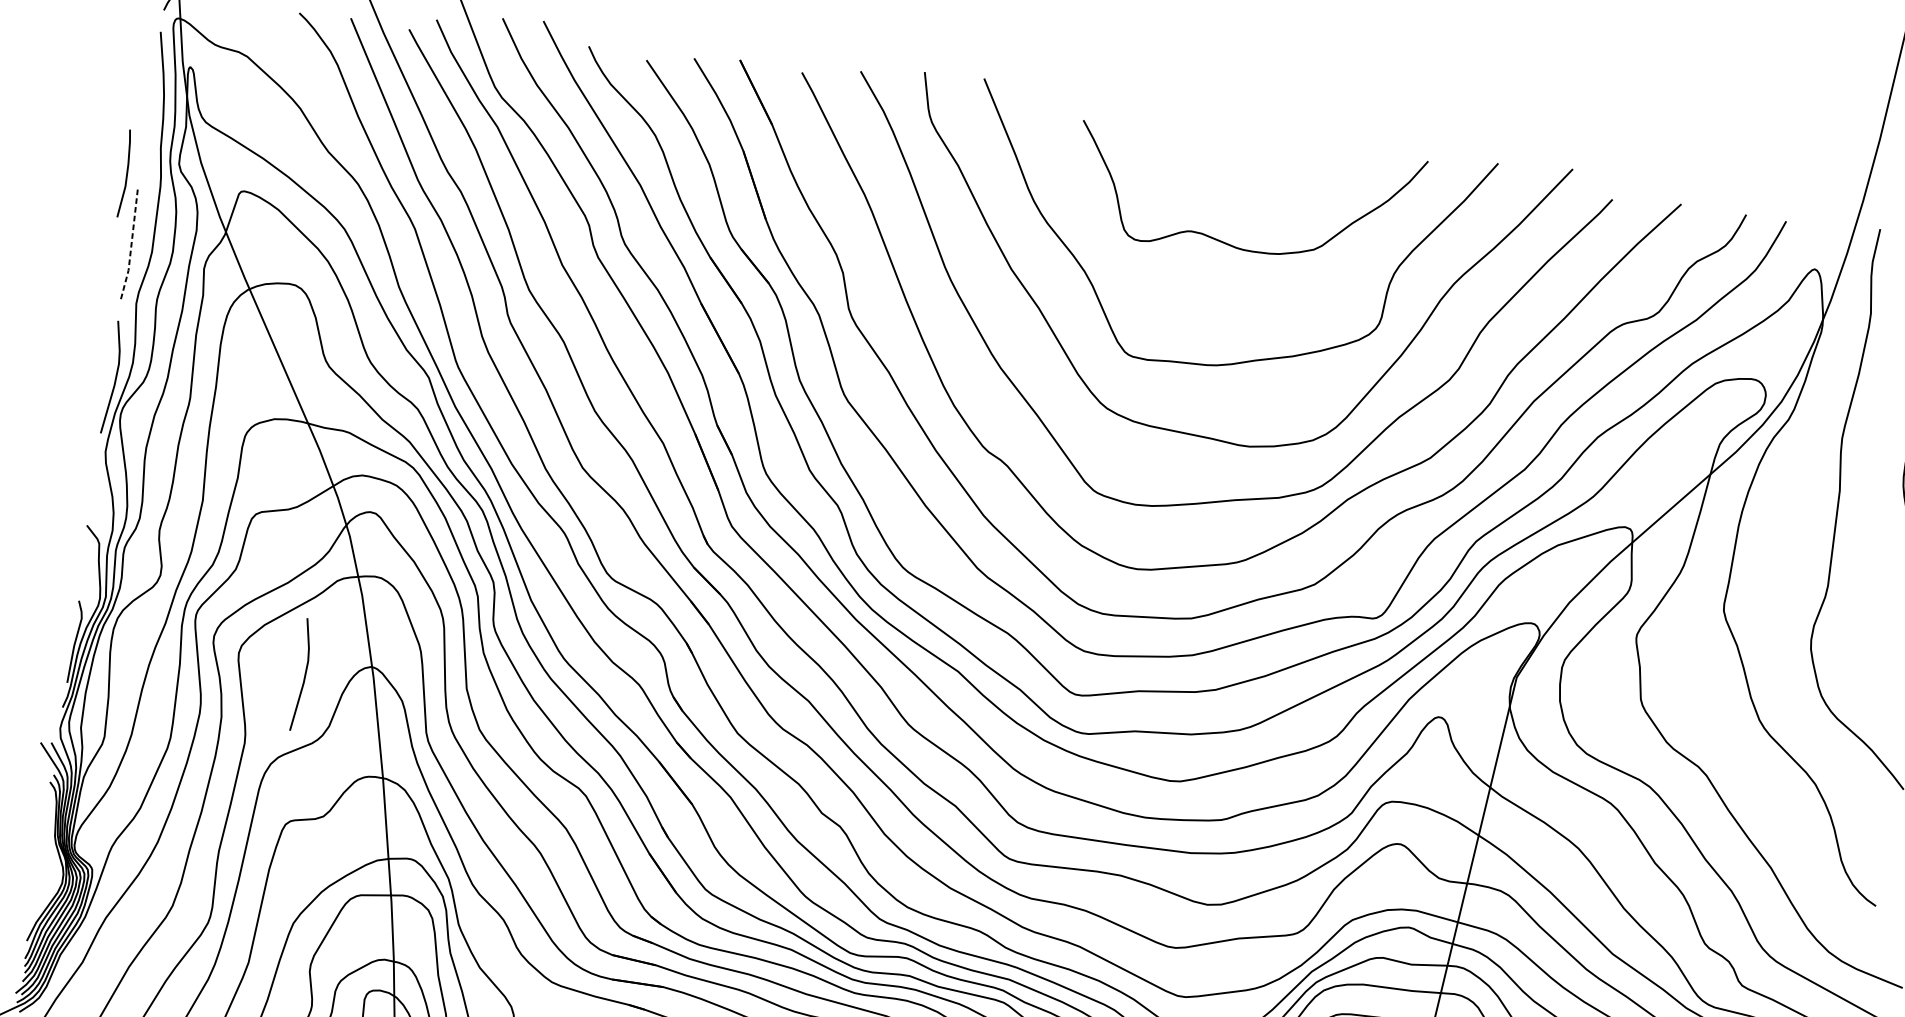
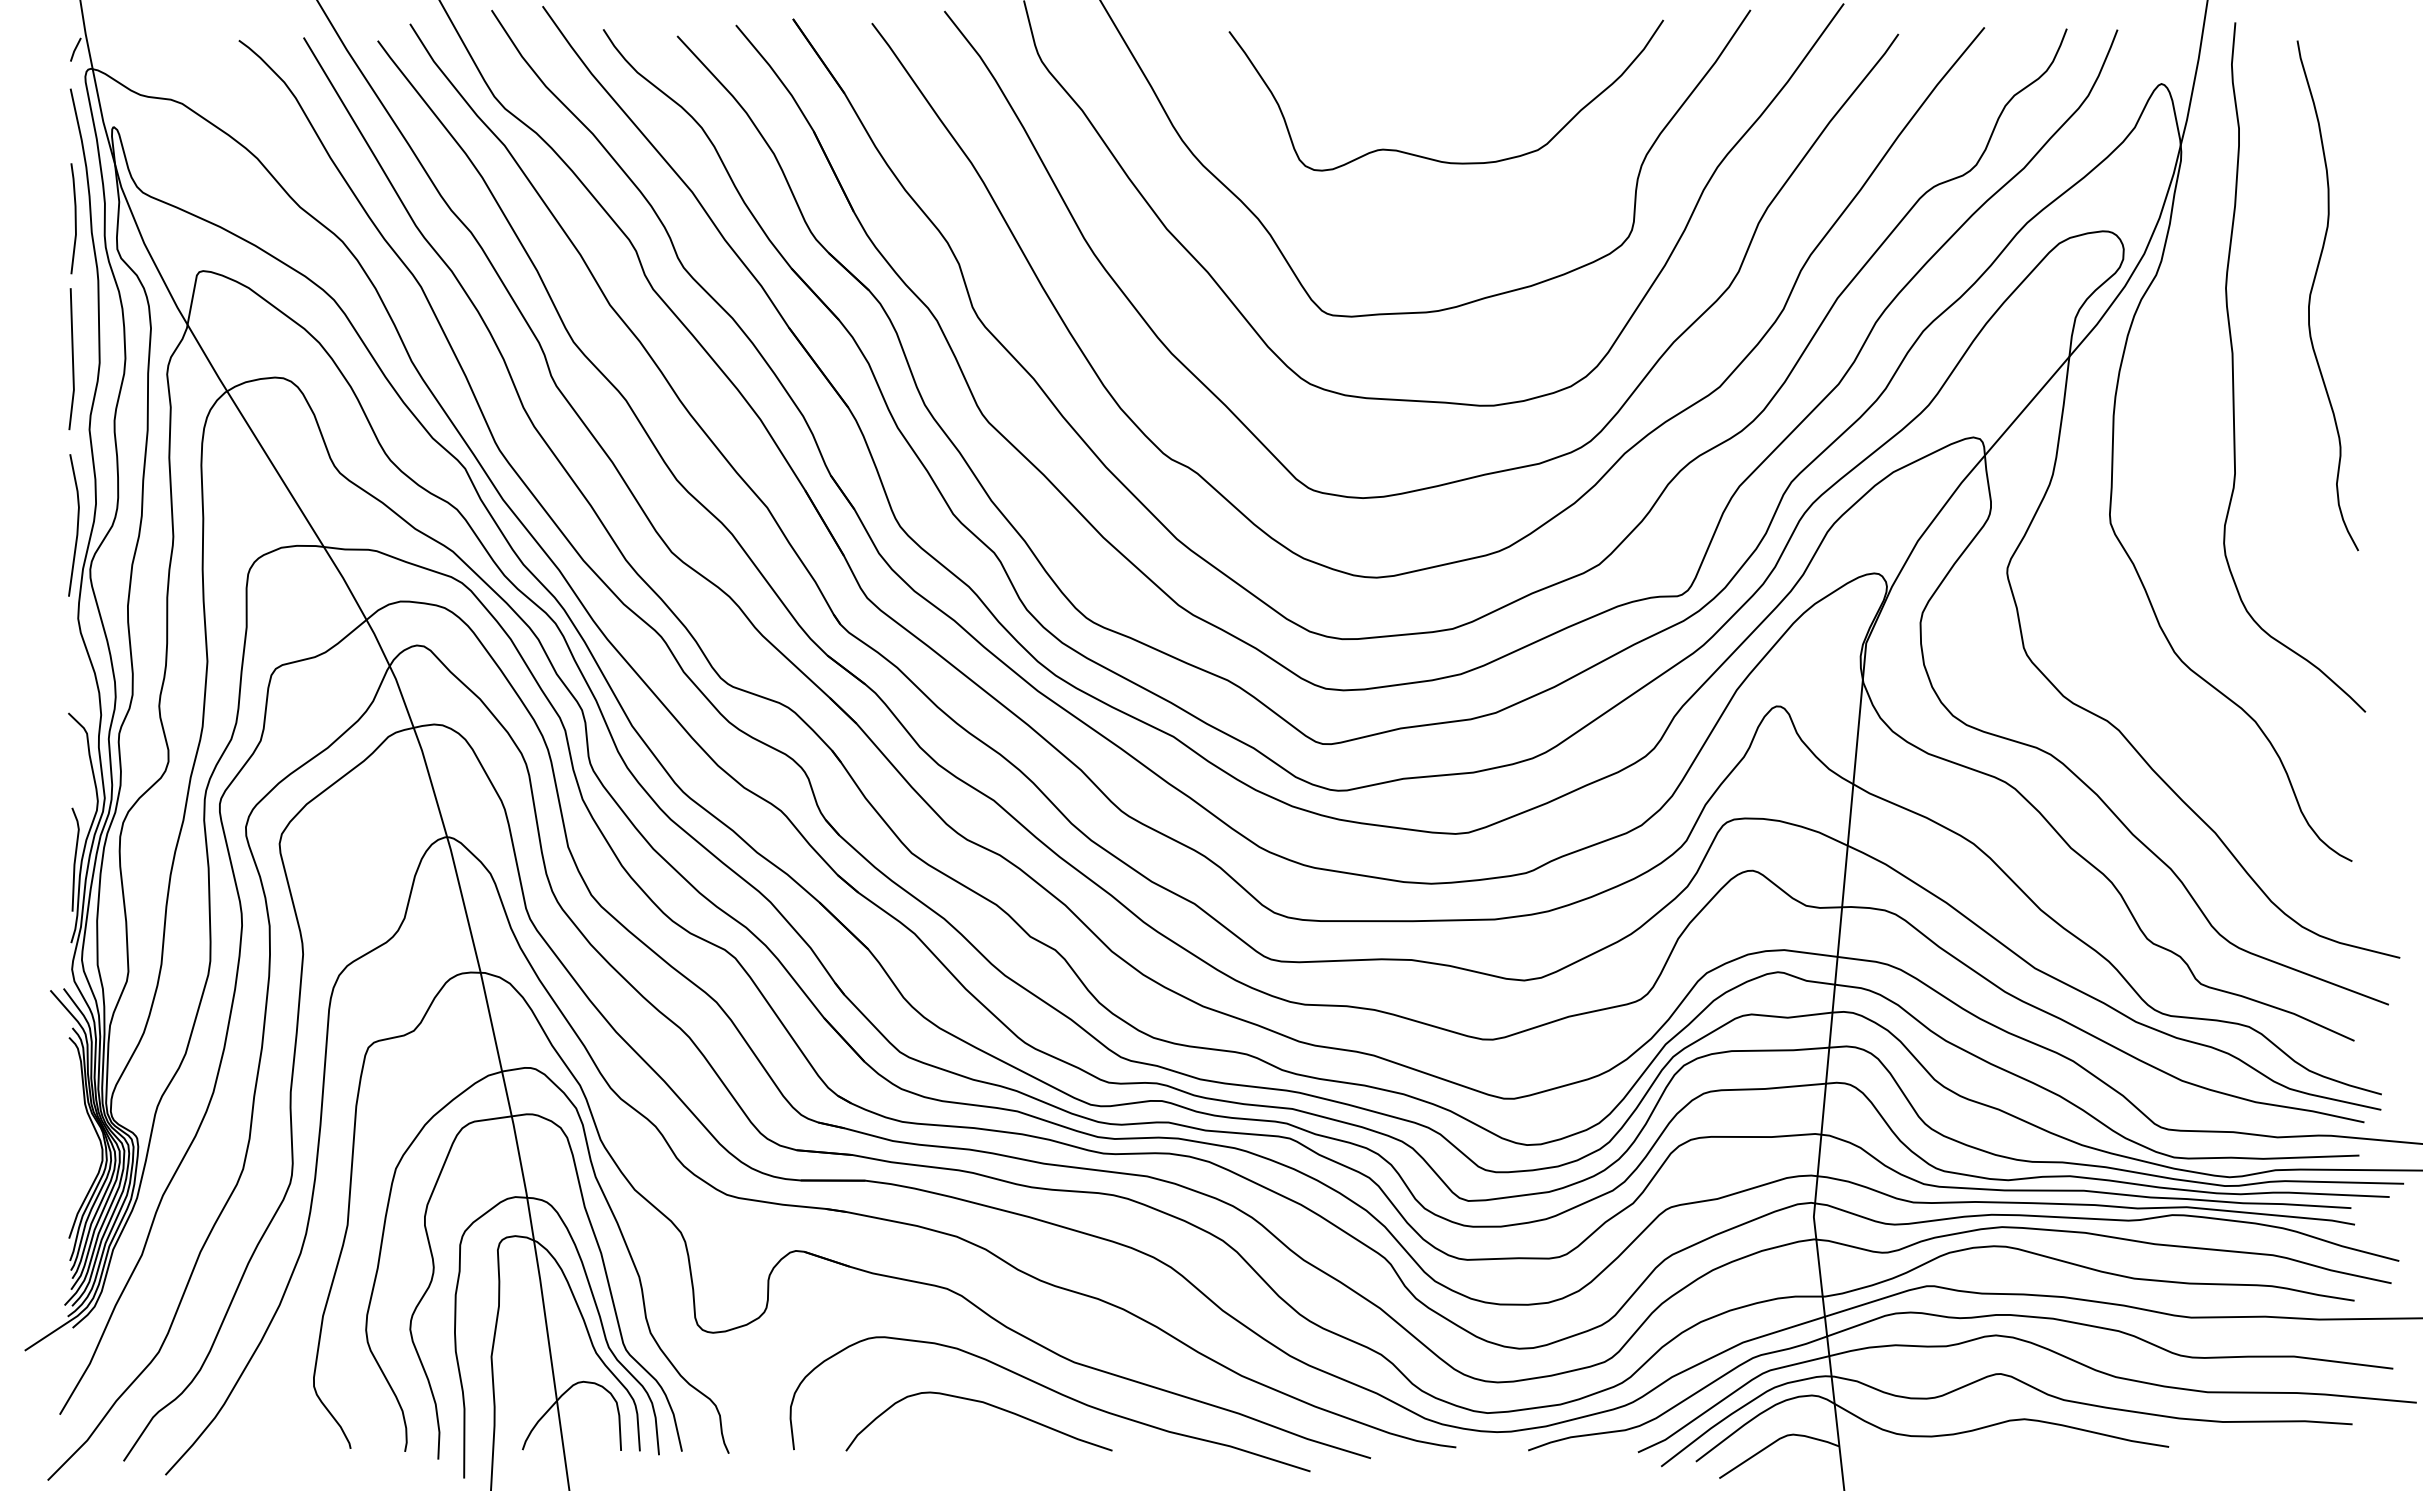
line: (126, 173) -> (74, 218), moved
line: (131, 247) -> (73, 360), dashed -> solid
line: (303, 676) -> (364, 861), removed

